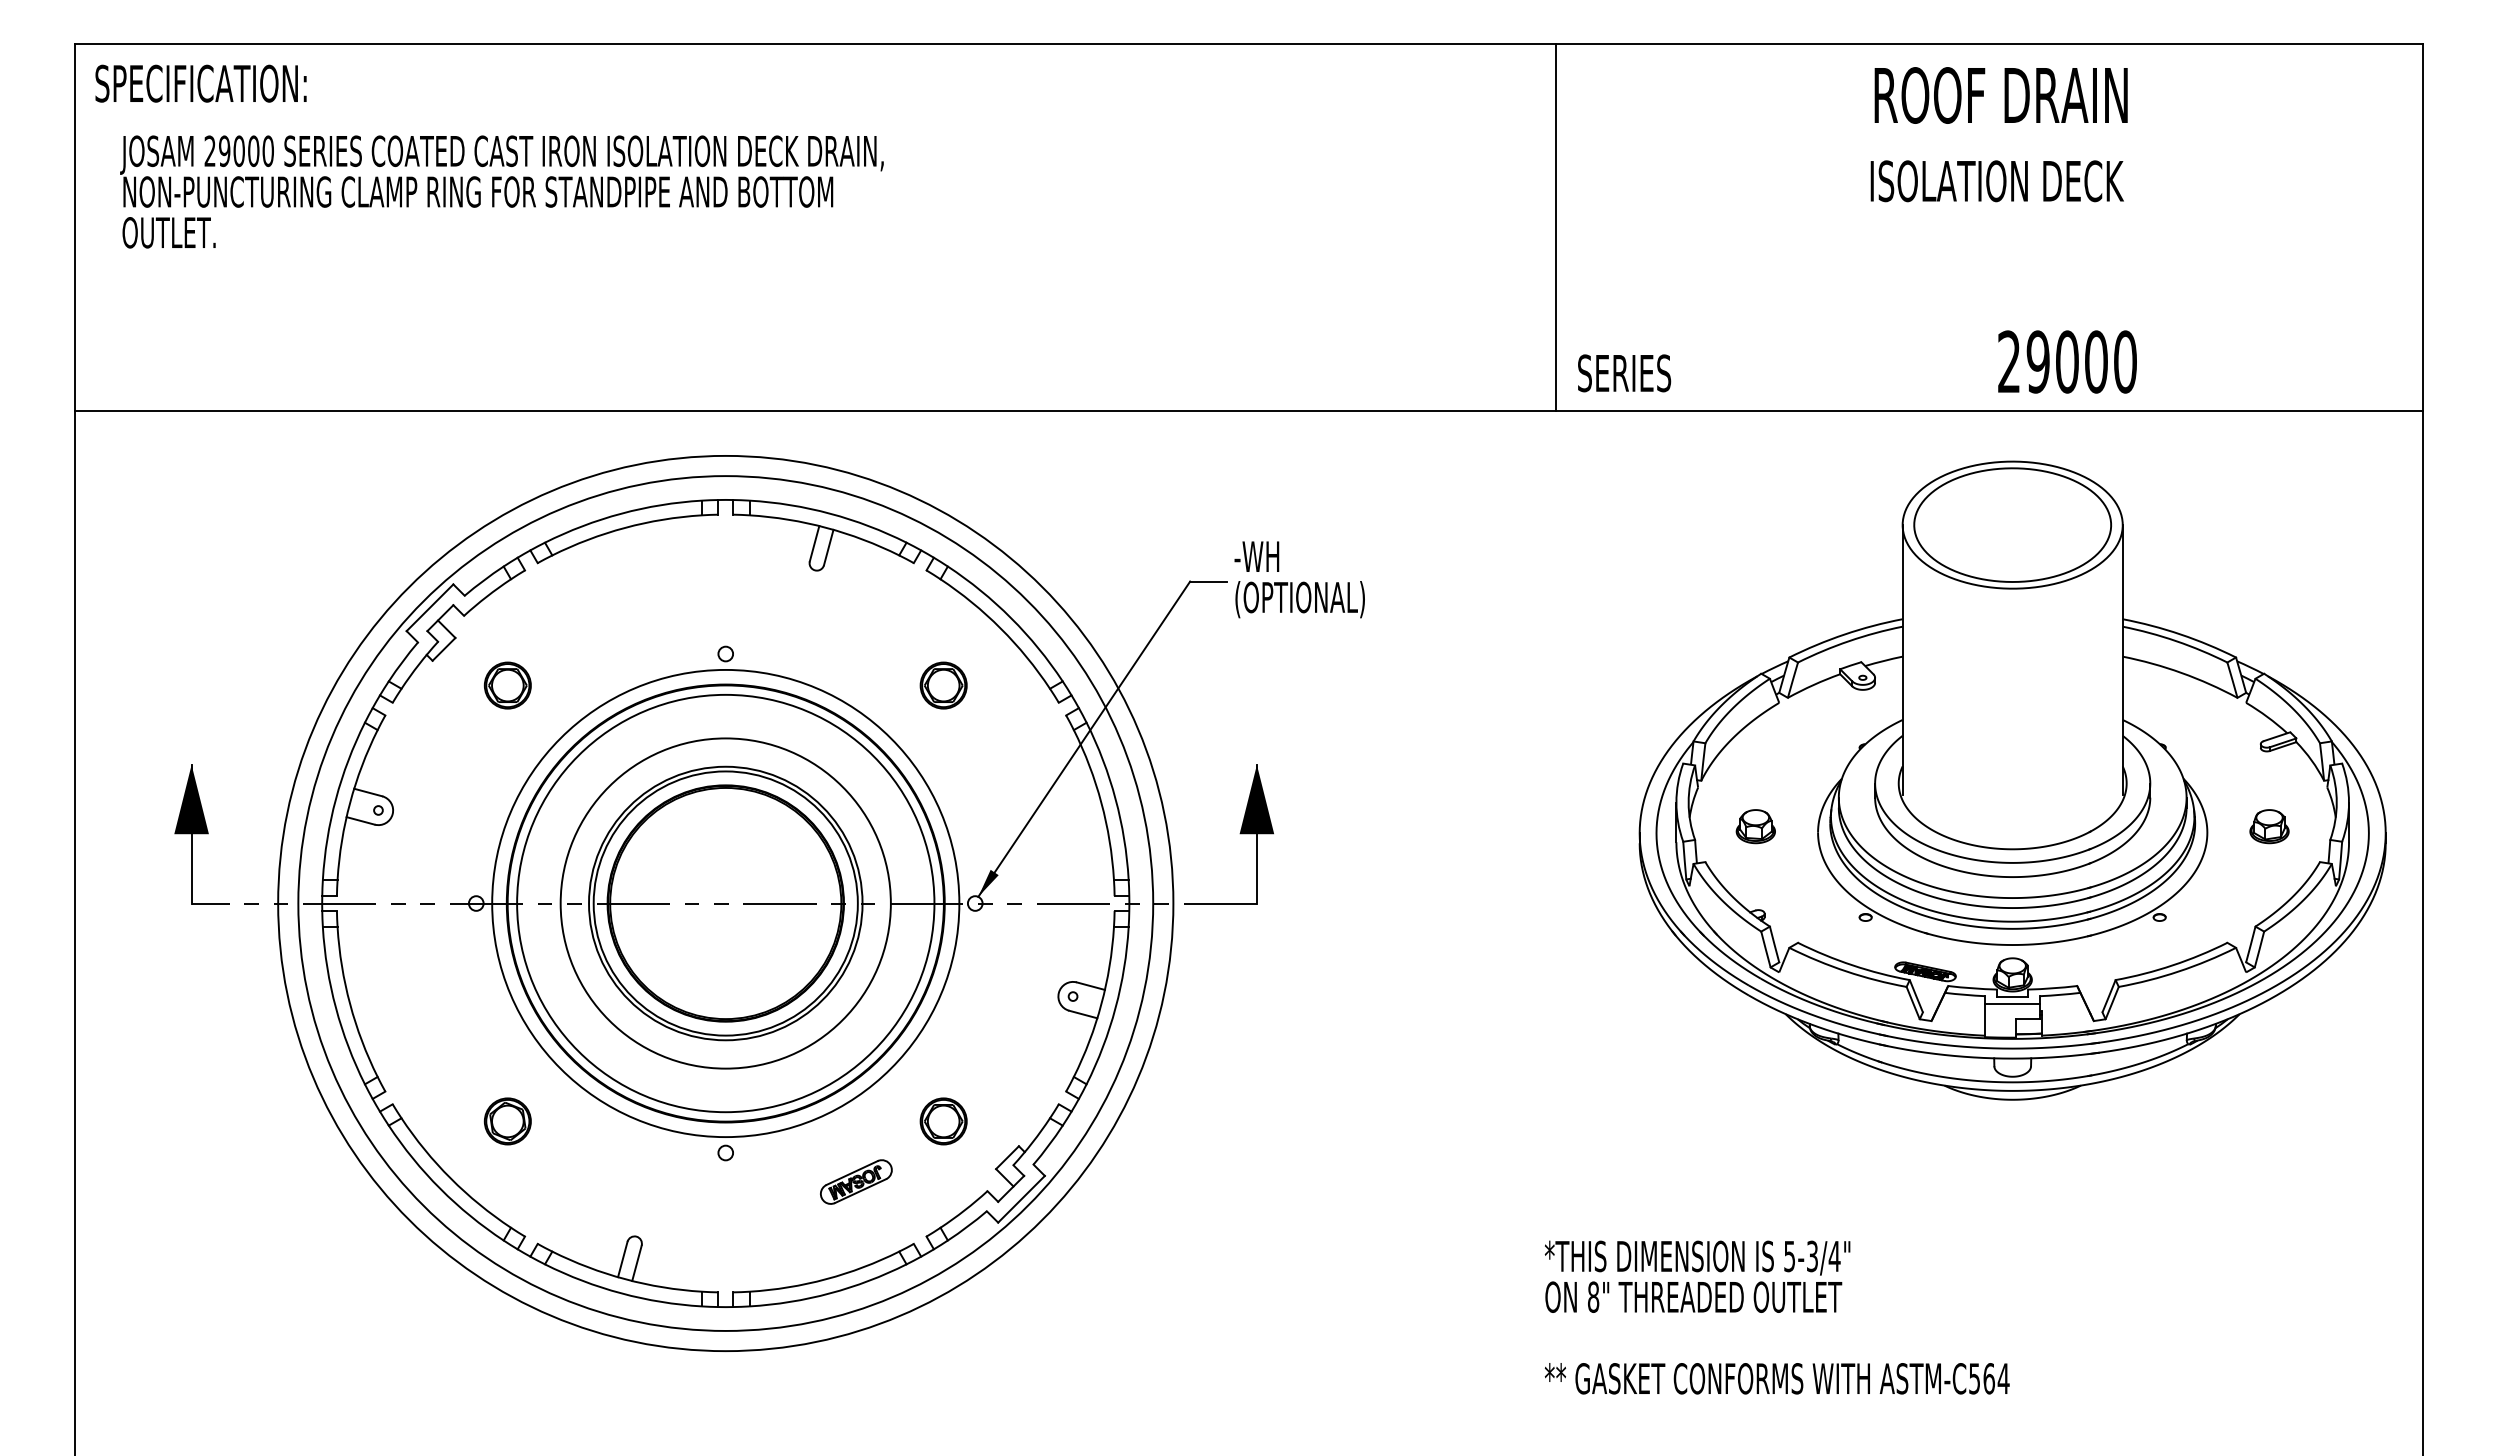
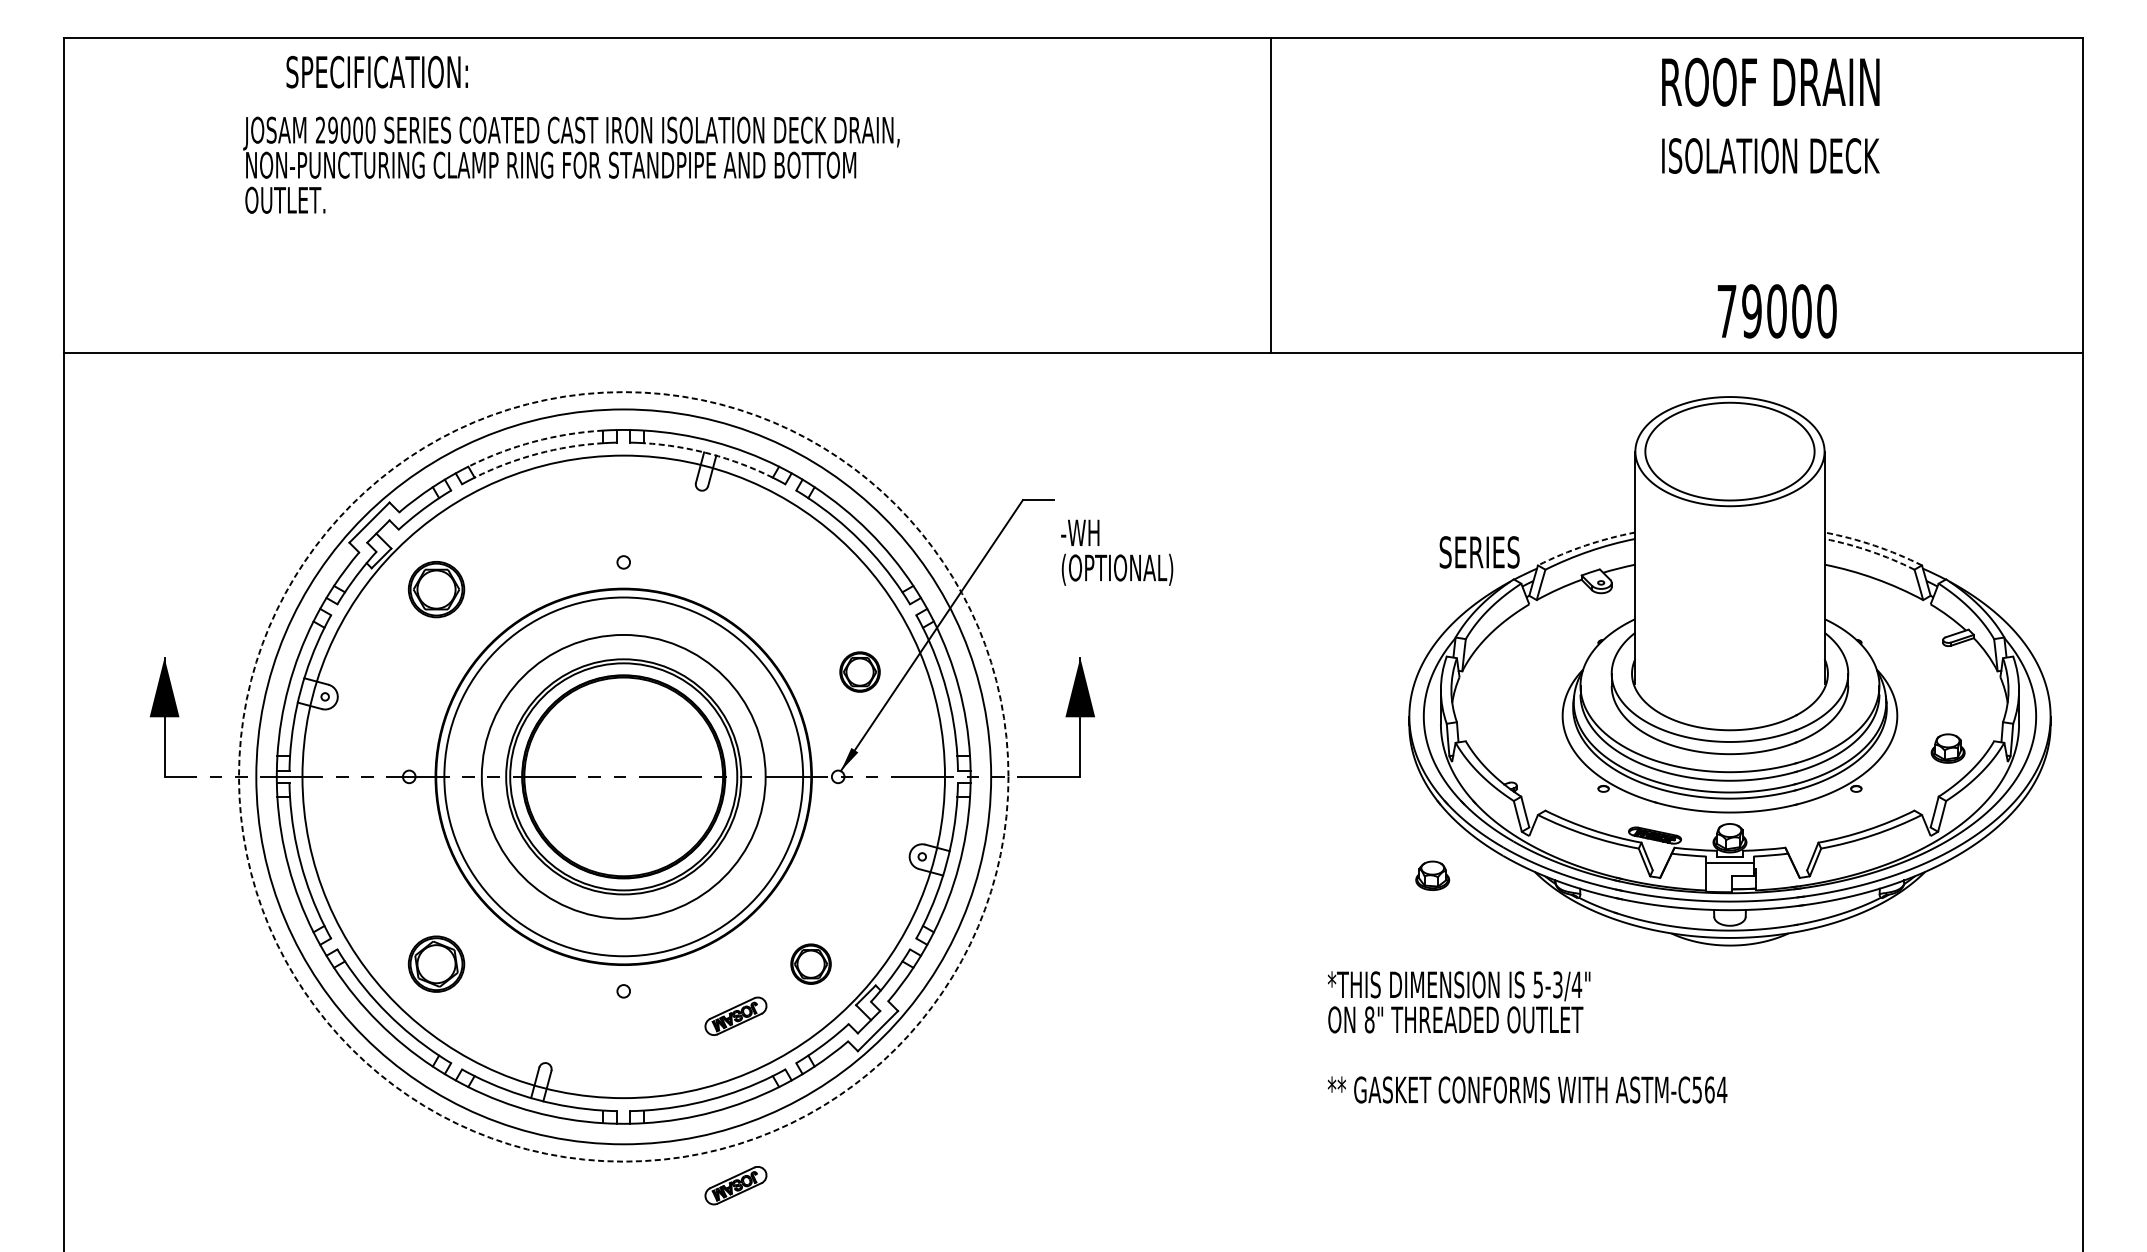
text: (200, 83) -> (376, 71), moved
text: (2000, 95) -> (1770, 82), moved
text: (1996, 181) -> (1770, 156), moved
text: (501, 191) -> (571, 164), moved
line: (1556, 226) -> (1270, 194), moved
text: (2008, 361) -> (1726, 310), 29000 -> 79000
text: (1624, 373) -> (1479, 552), moved
arc: (621, 513) -> (534, 441), solid -> dashed
arc: (625, 527) -> (537, 453), solid -> dashed
arc: (826, 527) -> (710, 453), solid -> dashed
text: (1299, 579) -> (1116, 552), moved
arc: (1844, 634) -> (1585, 545), solid -> dashed
arc: (2180, 634) -> (1874, 545), solid -> dashed
arc: (2176, 641) -> (1870, 551), solid -> dashed
part: (507, 685) -> (436, 589), size x1.4
part: (943, 685) -> (859, 671), moved
part: (1755, 826) -> (1432, 875), moved
part: (2269, 826) -> (1948, 748), moved
circle: (725, 903) -> (623, 776), size x1.6
circle: (725, 903) -> (623, 776), solid -> dashed
part: (507, 1121) -> (436, 964), size x1.4
text: (1776, 1317) -> (1526, 1037), moved
part: (856, 1378) -> (736, 1185), added

